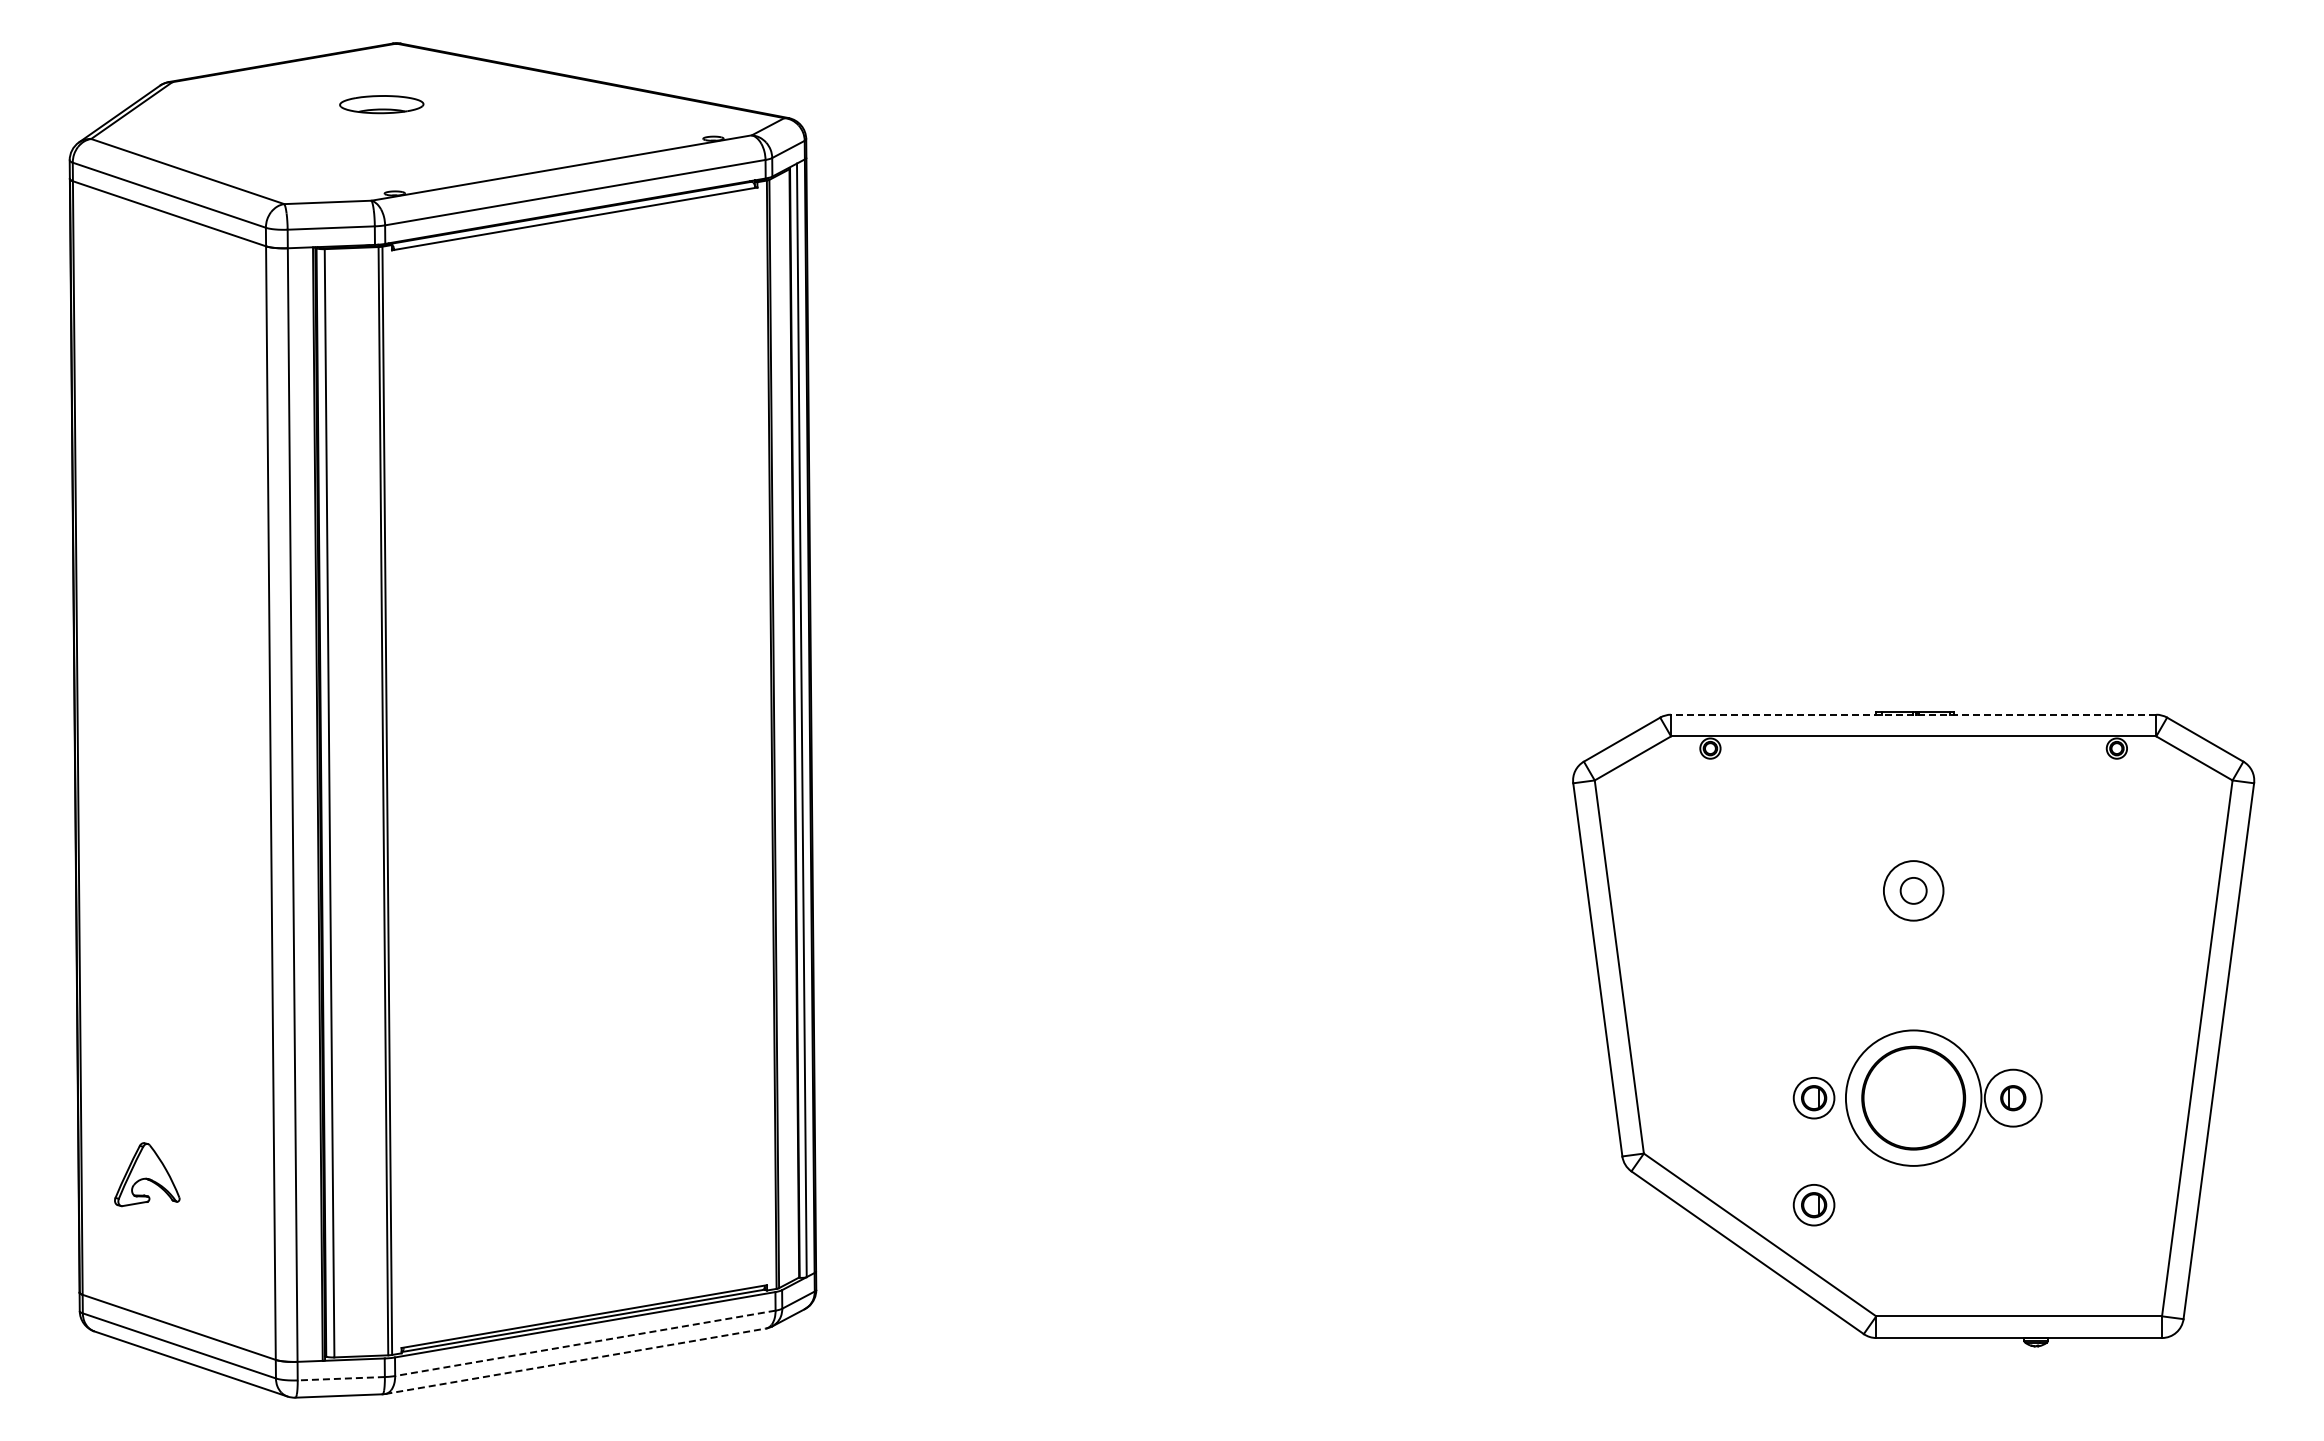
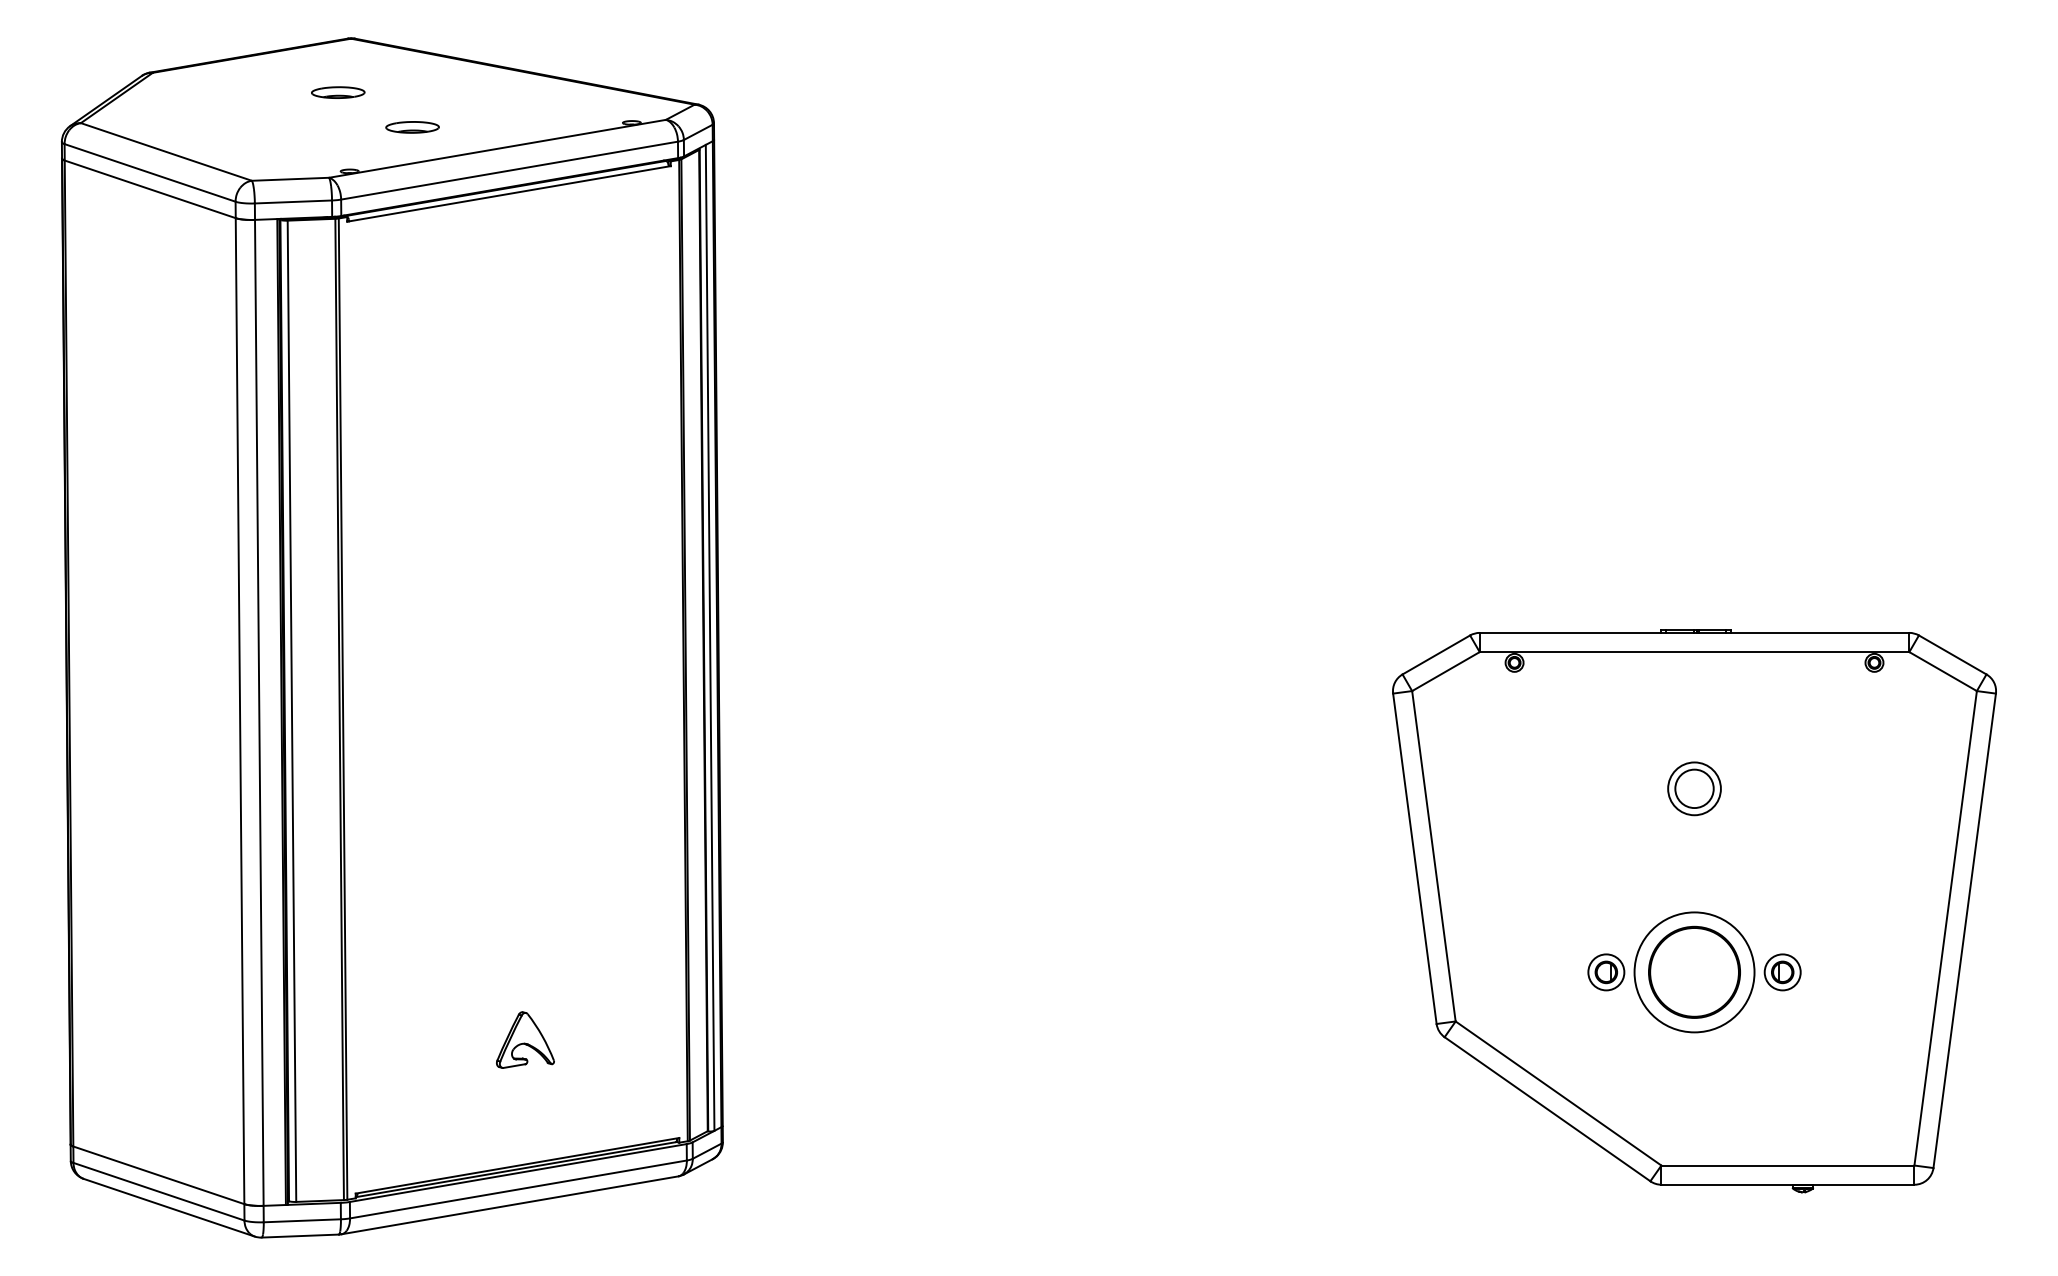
part: (381, 104) -> (337, 92), size x0.71
part: (465, 143) -> (412, 127), added
line: (1913, 714) -> (1694, 632), dashed -> solid
circle: (1913, 890) -> (1694, 788), size x1.67
circle: (2012, 1097) -> (1782, 971), size x0.71
part: (147, 1174) -> (525, 1039), moved
part: (1813, 1205) -> (1605, 1067), removed
line: (585, 1343) -> (518, 1189), dashed -> solid
line: (575, 1361) -> (509, 1205), dashed -> solid
line: (341, 1378) -> (302, 1220), dashed -> solid

